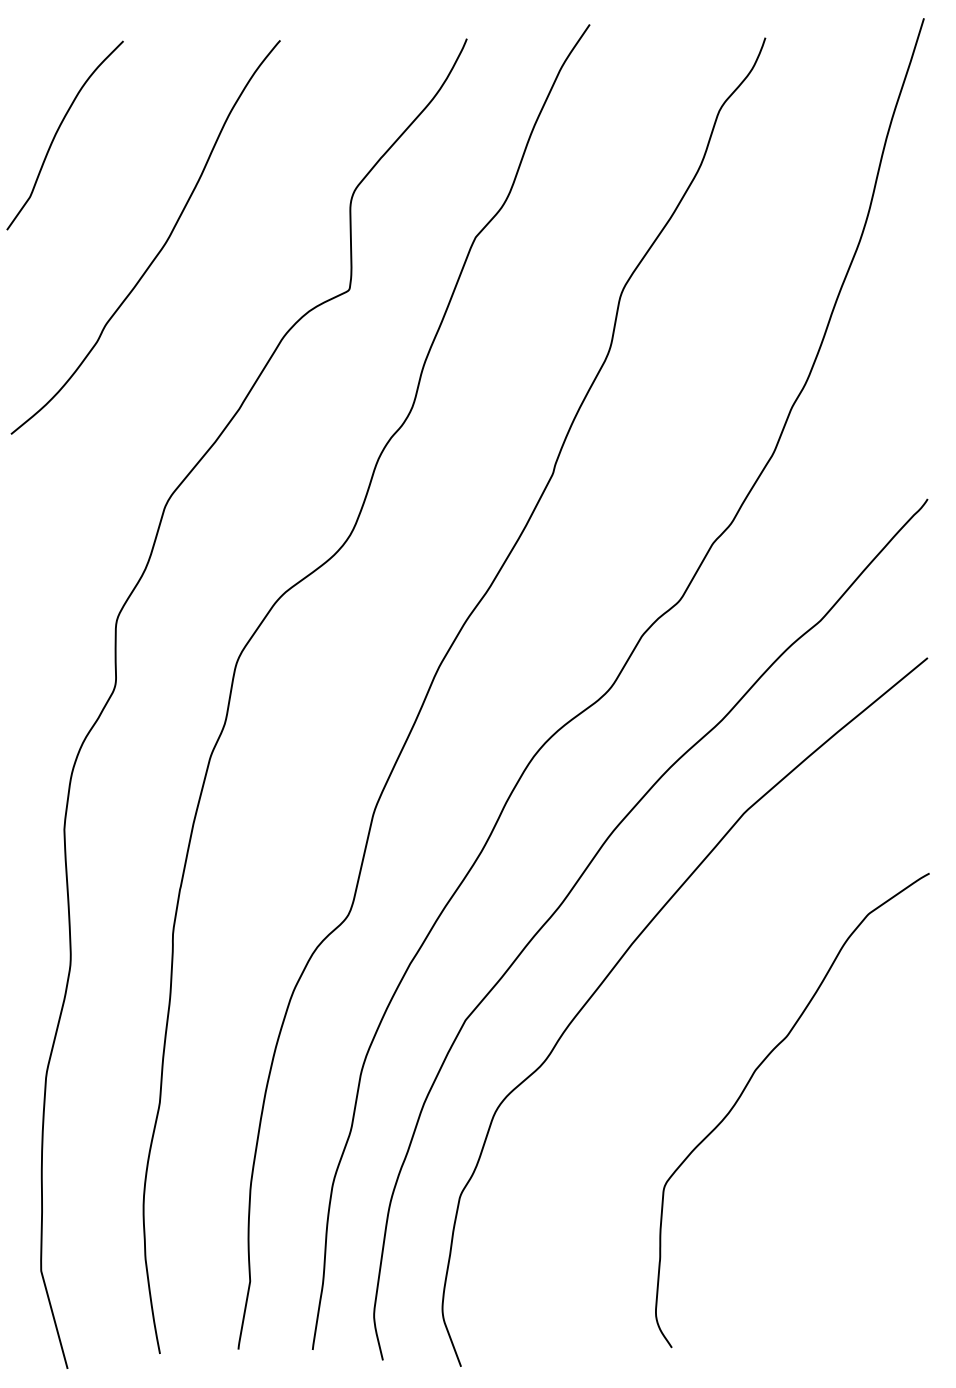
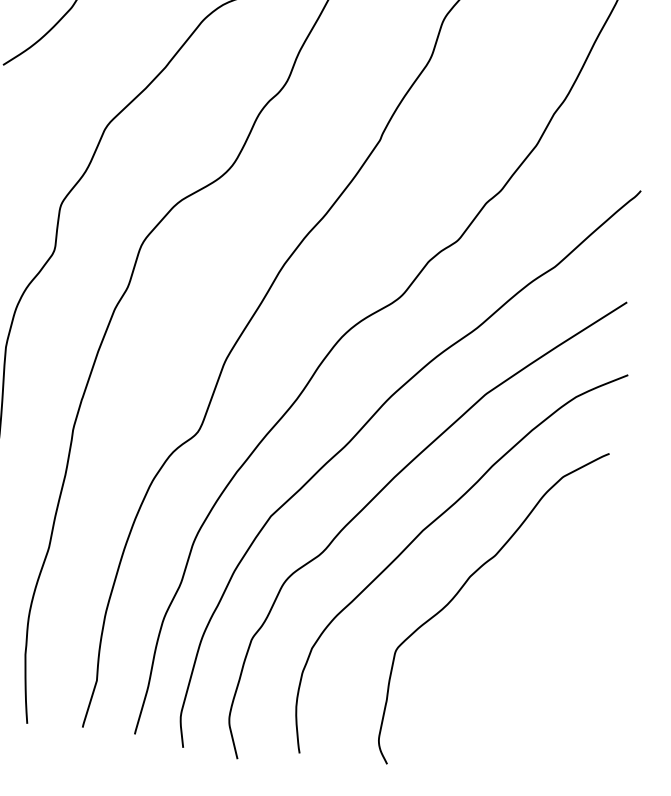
curve: (690, 1005) -> (430, 525), added

